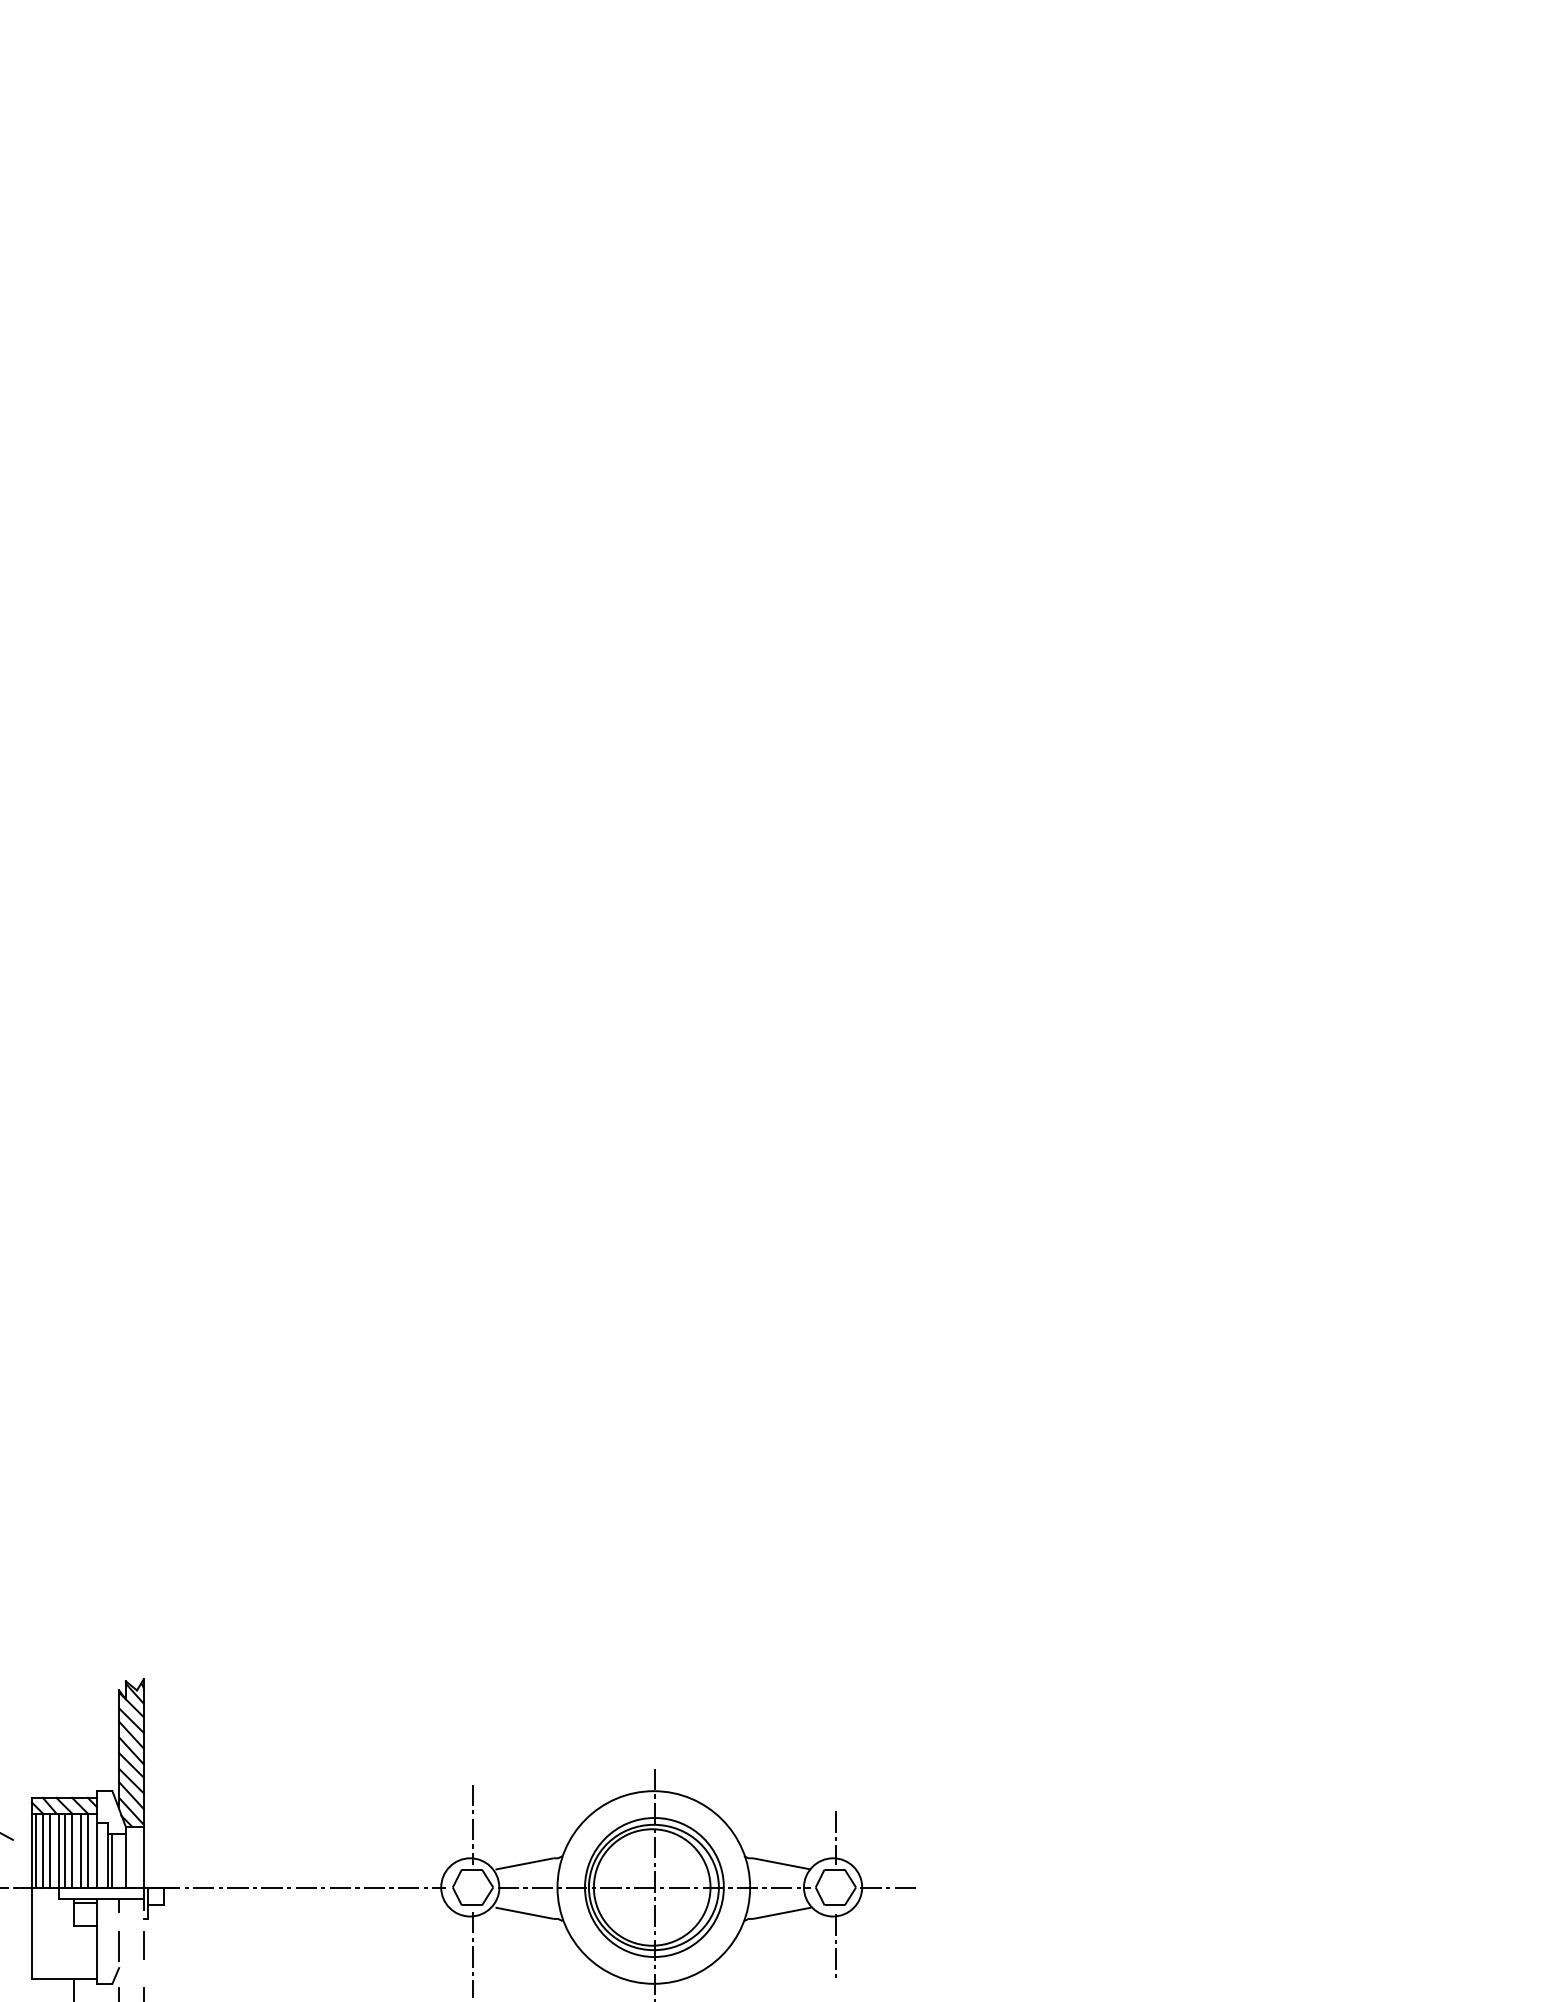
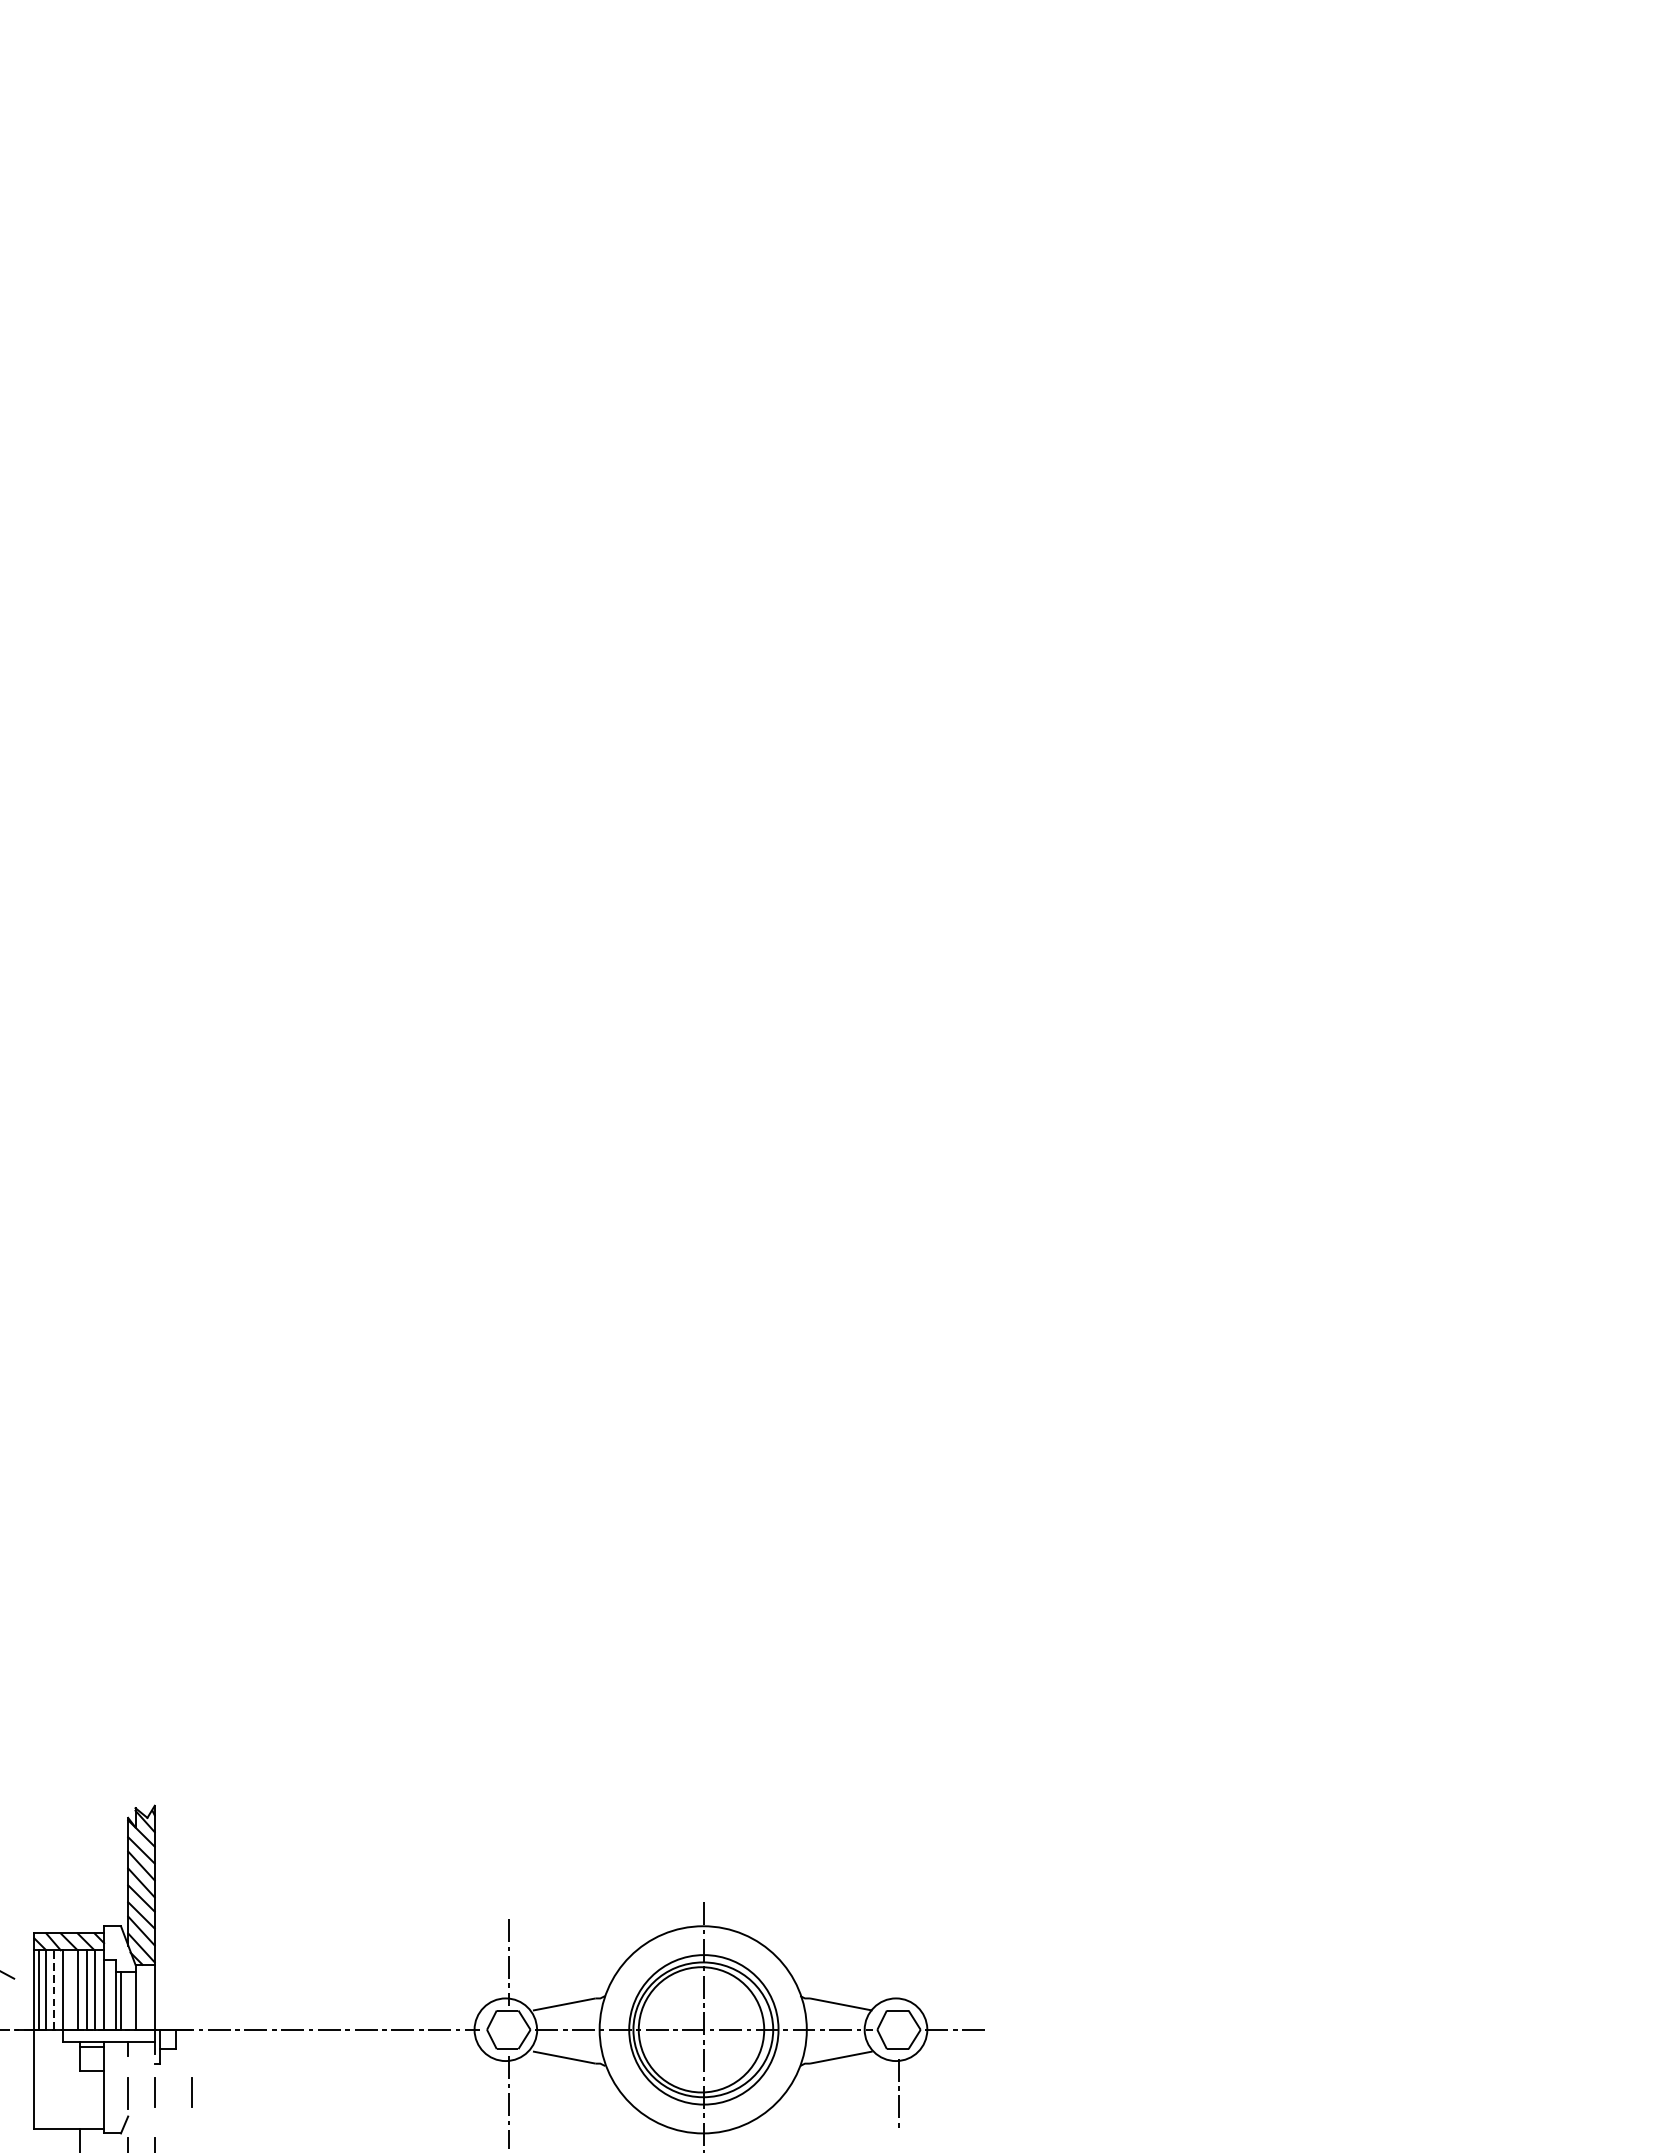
line: (835, 1838) -> (898, 1977), removed
line: (49, 1850) -> (53, 1990), solid -> dashed
line: (65, 1850) -> (70, 1990), removed
line: (178, 1945) -> (192, 2092), added

